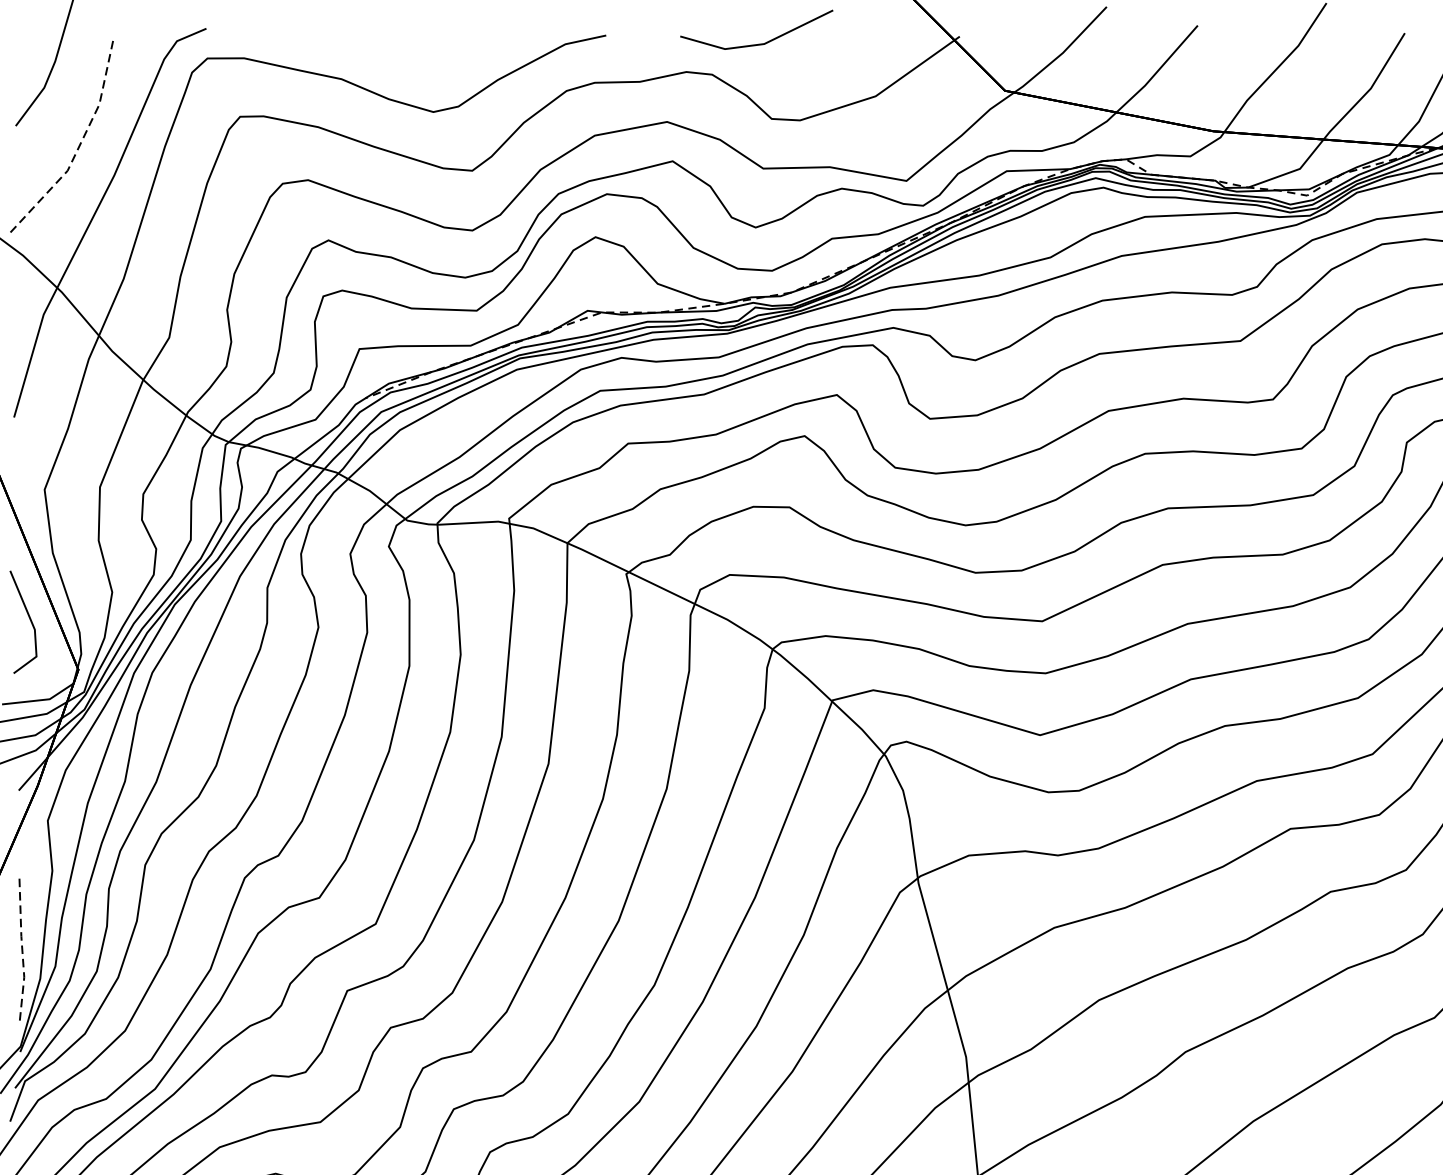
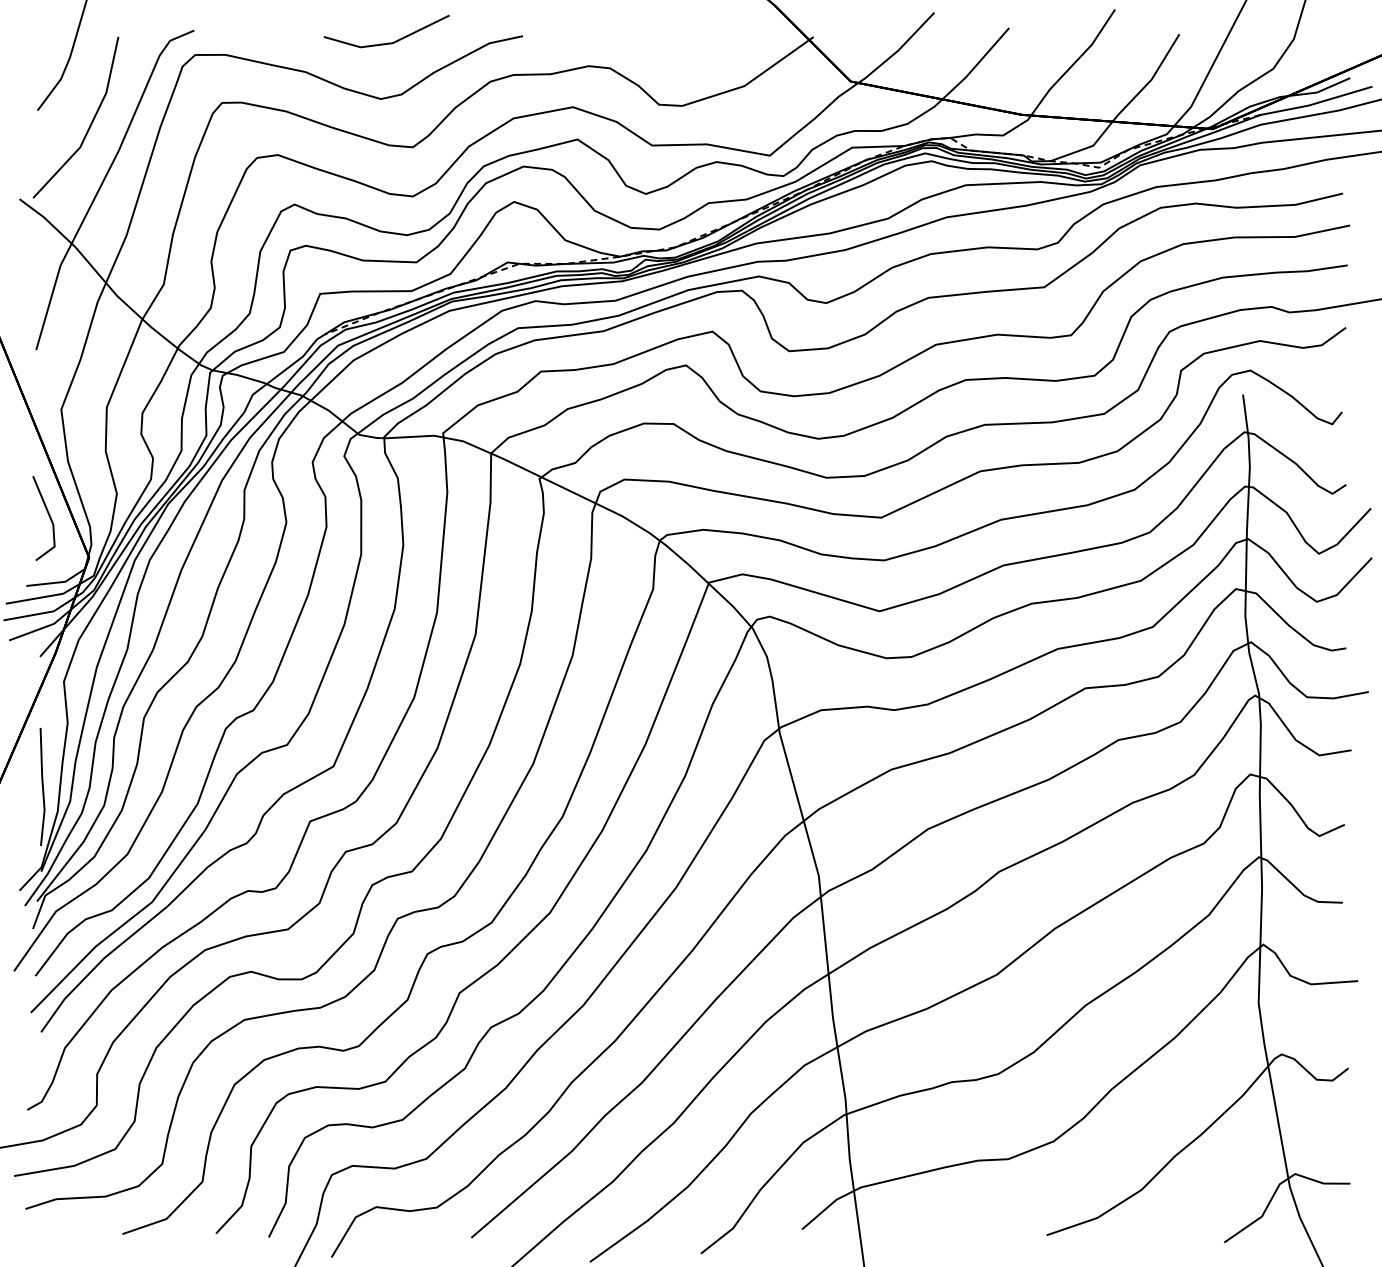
line: (757, 43) -> (387, 42), moved
line: (80, 144) -> (90, 125), dashed -> solid
line: (21, 948) -> (42, 786), dashed -> solid

